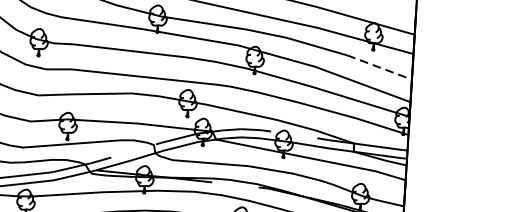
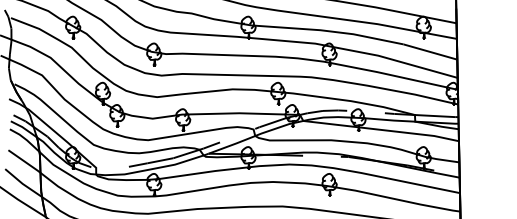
line: (379, 68) -> (430, 52), dashed -> solid

